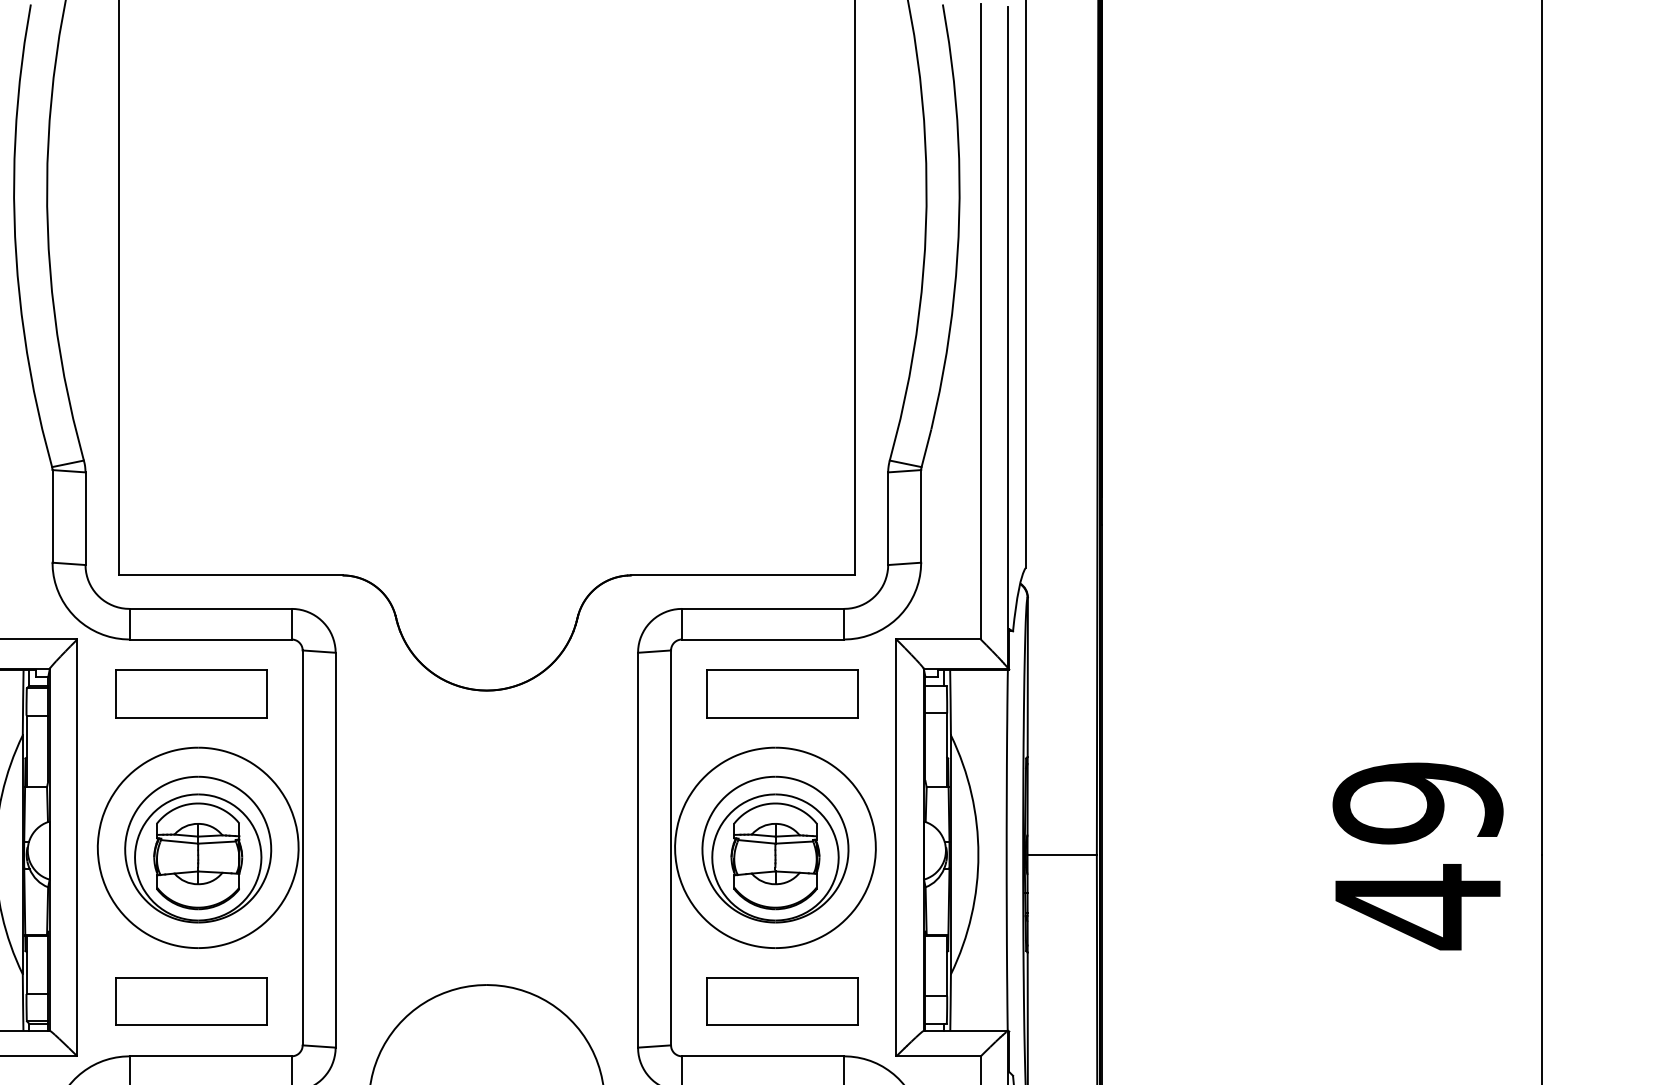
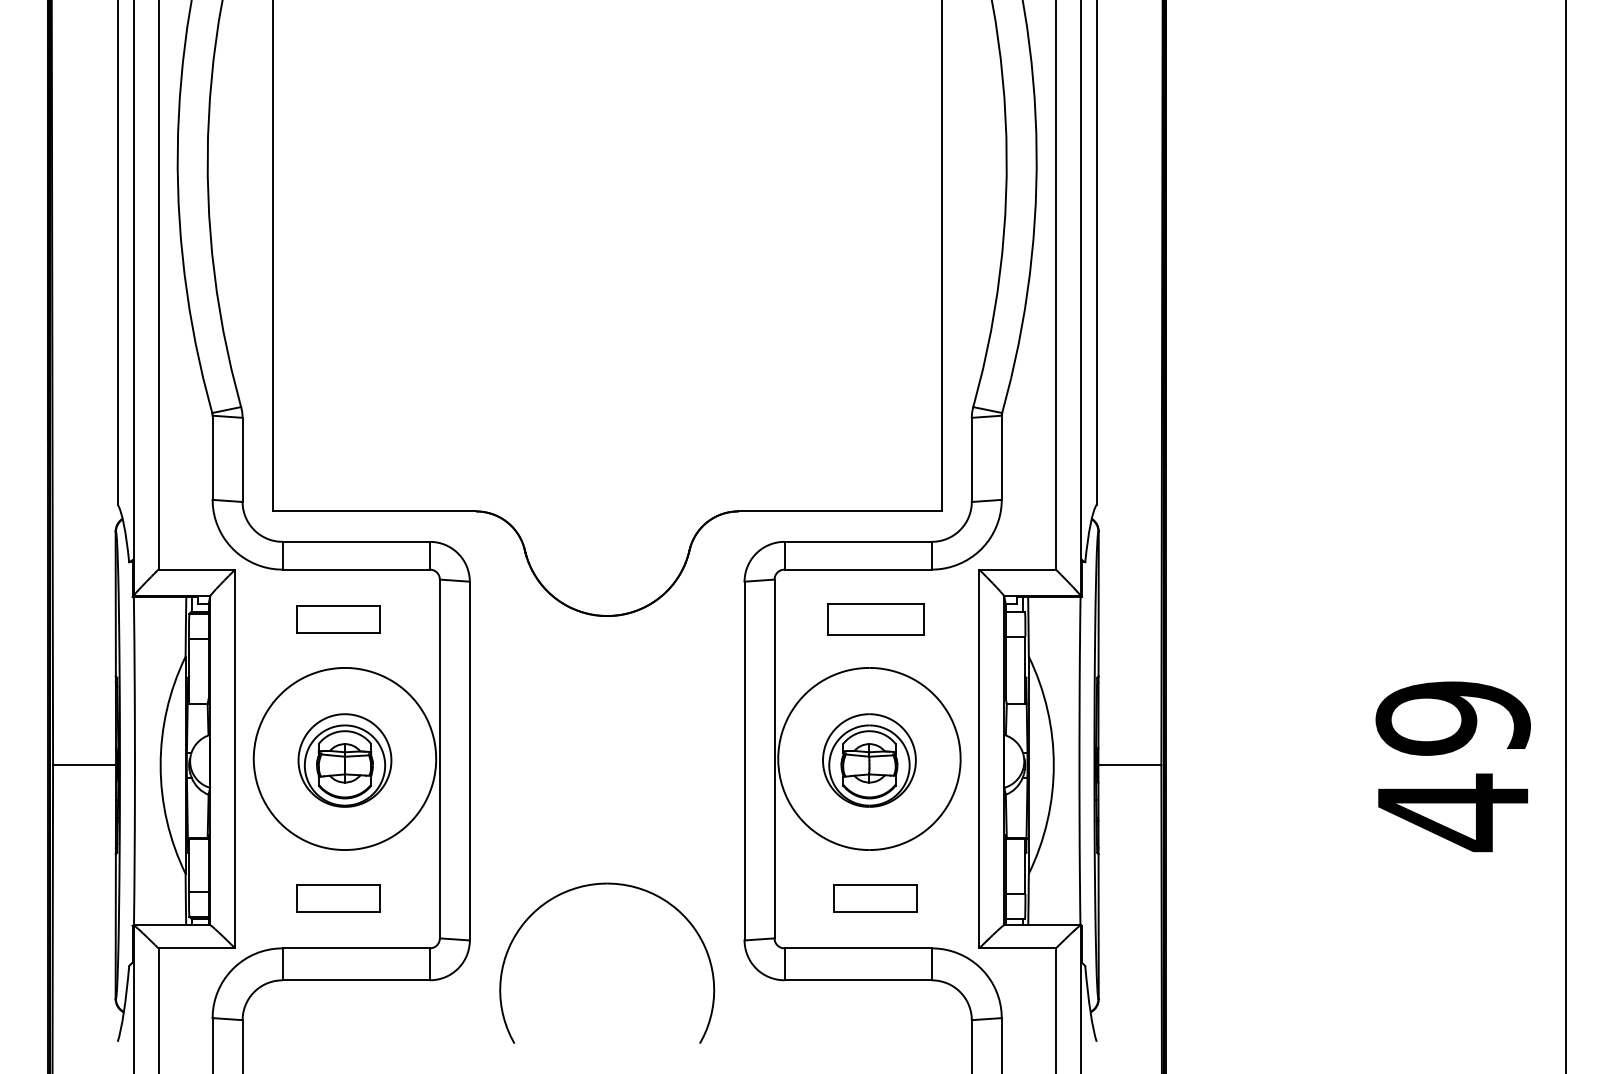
part: (191, 694) -> (338, 619), size x0.6
part: (782, 694) -> (875, 619), size x0.7
part: (197, 849) -> (344, 760), size x0.7
part: (775, 849) -> (869, 760), size x0.7
part: (191, 1001) -> (338, 898), size x0.6
part: (782, 1001) -> (875, 898), size x0.6

